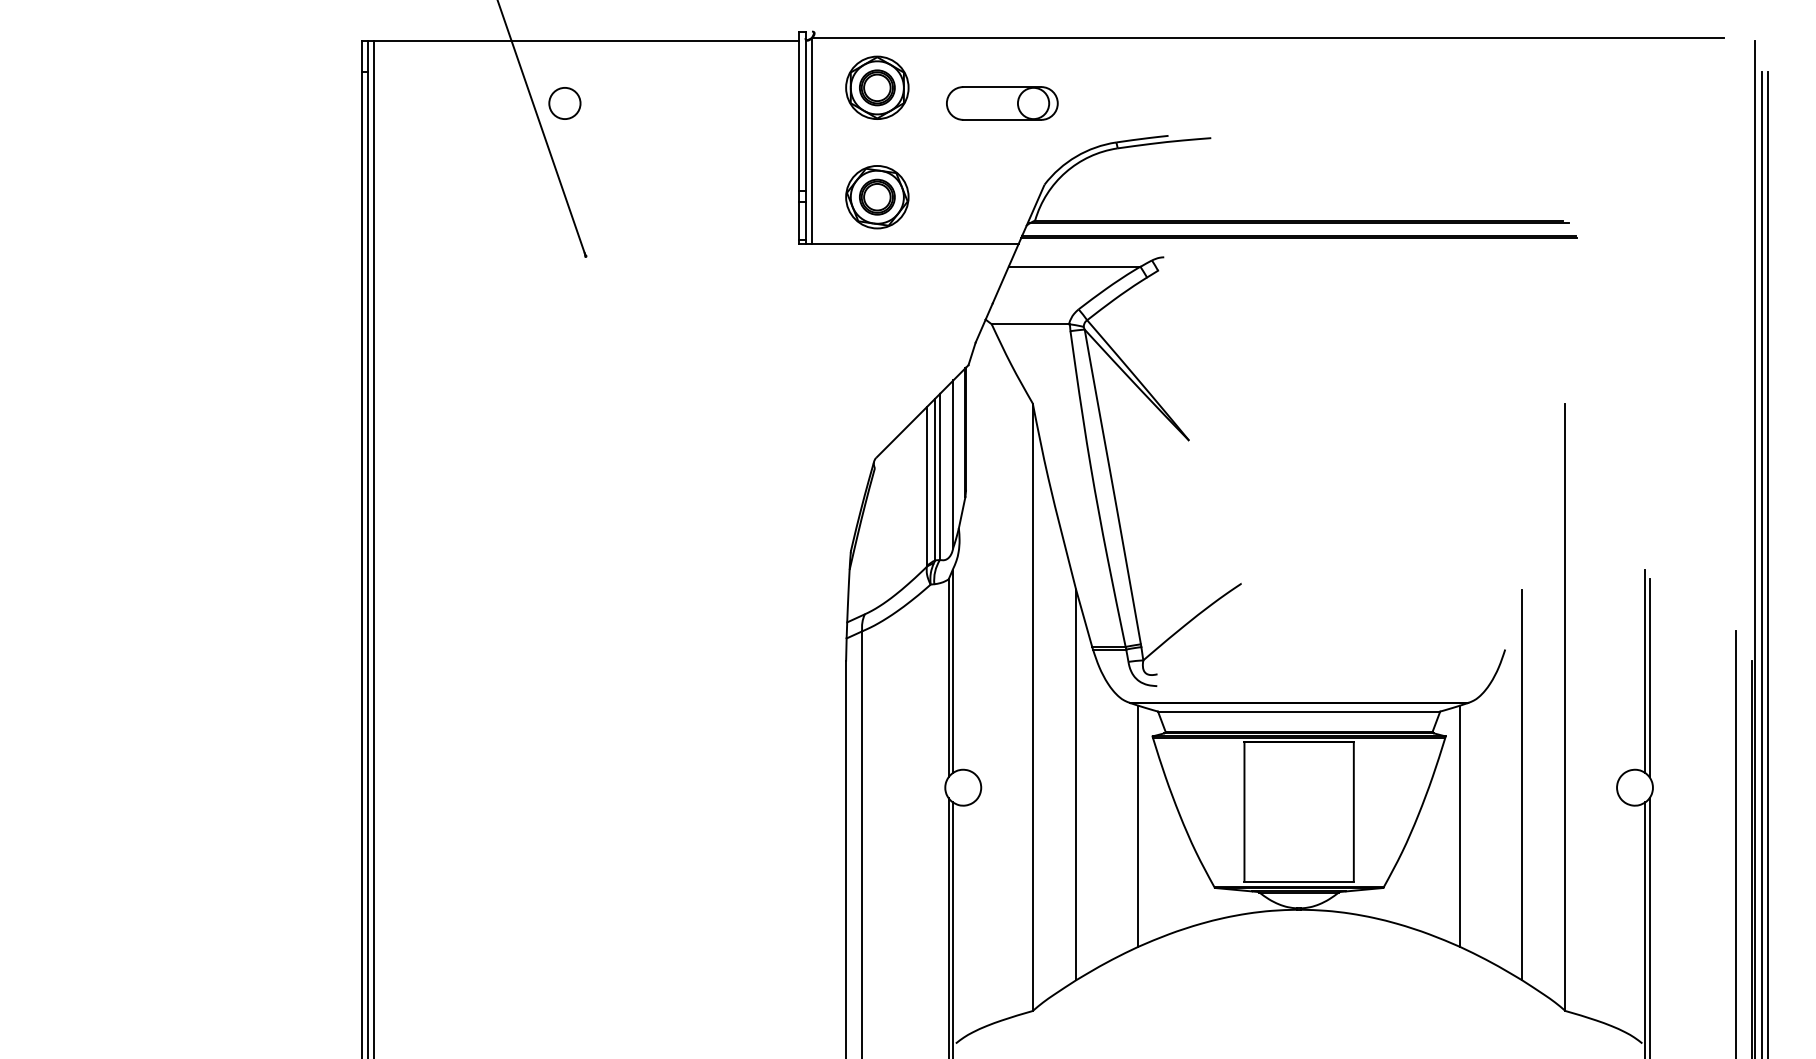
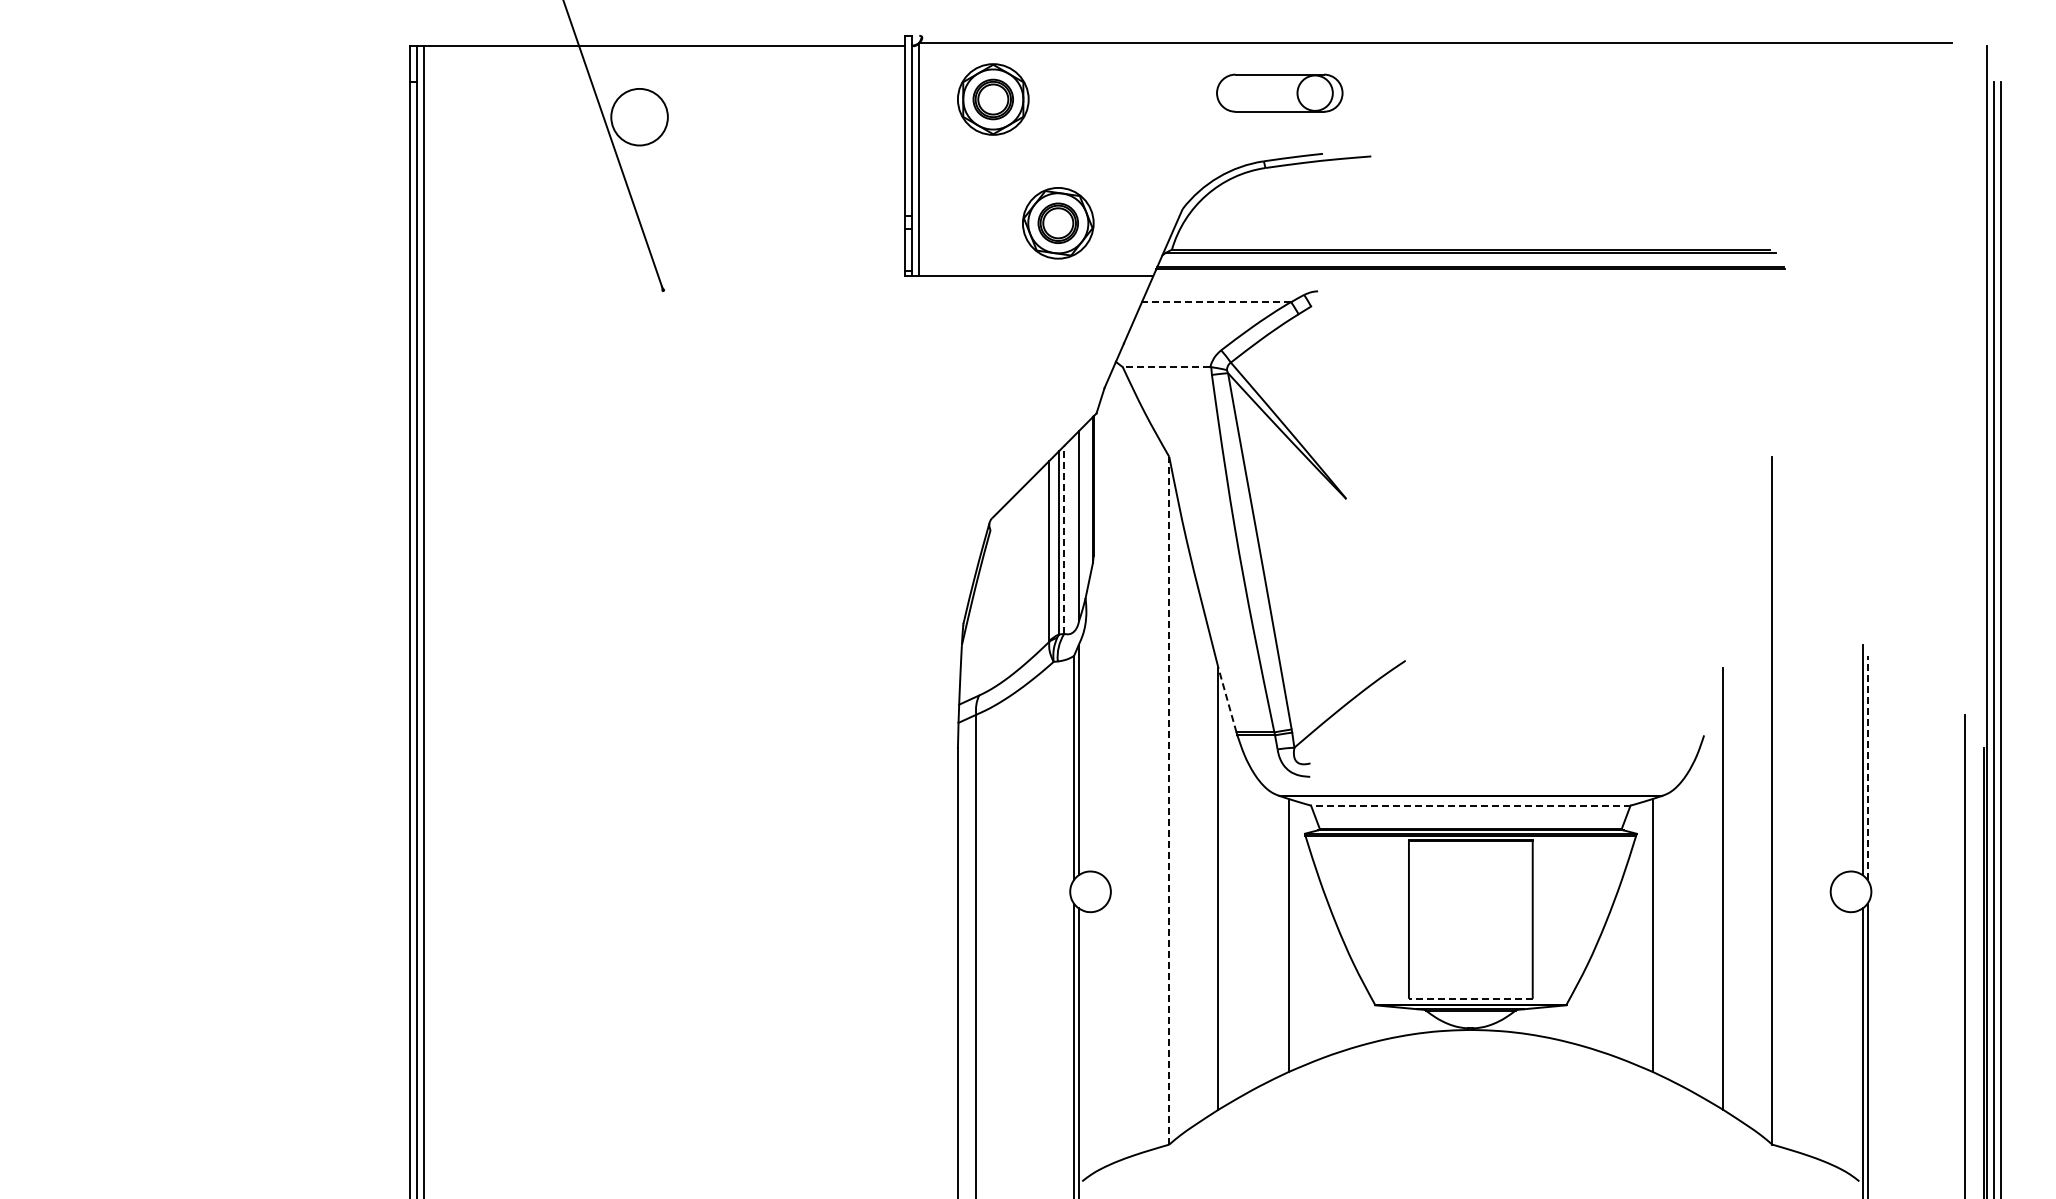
circle: (564, 102) -> (639, 116), size x1.6
part: (1002, 102) -> (1279, 92), moved
part: (877, 197) -> (1058, 223), moved
line: (1073, 267) -> (1215, 302), solid -> dashed
line: (1030, 324) -> (1166, 367), solid -> dashed
line: (940, 476) -> (1064, 539), solid -> dashed
line: (1084, 617) -> (1227, 699), solid -> dashed
line: (1649, 677) -> (1867, 767), solid -> dashed
line: (1032, 707) -> (1169, 800), solid -> dashed
line: (1298, 711) -> (1470, 805), solid -> dashed
line: (1298, 881) -> (1470, 998), solid -> dashed

